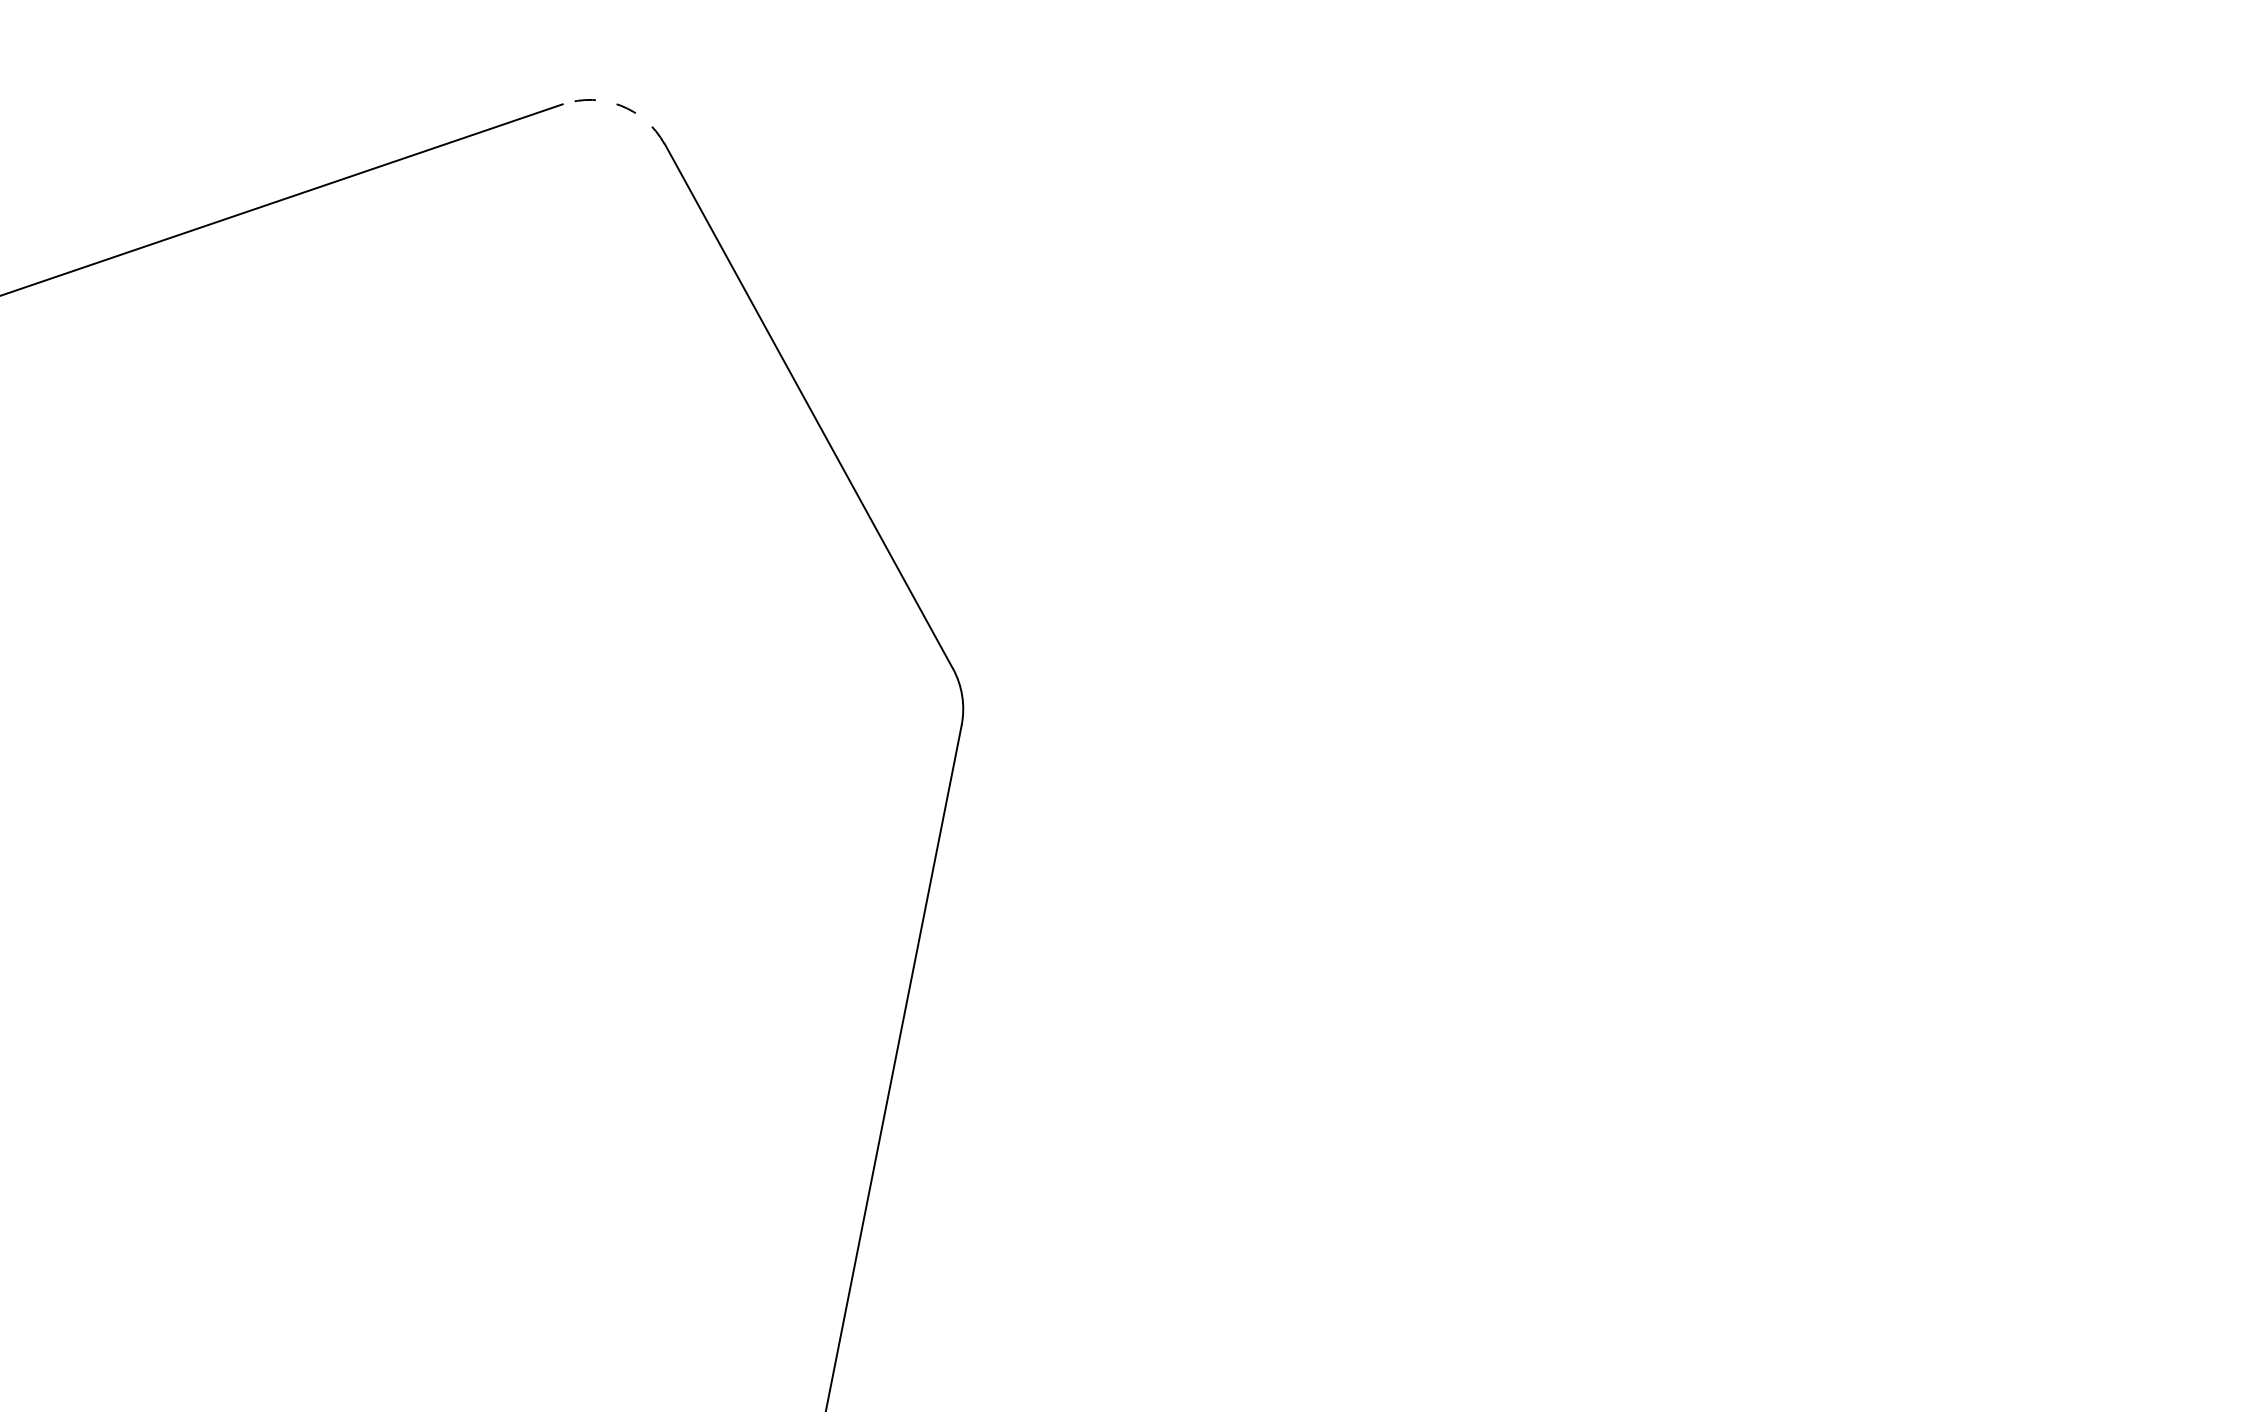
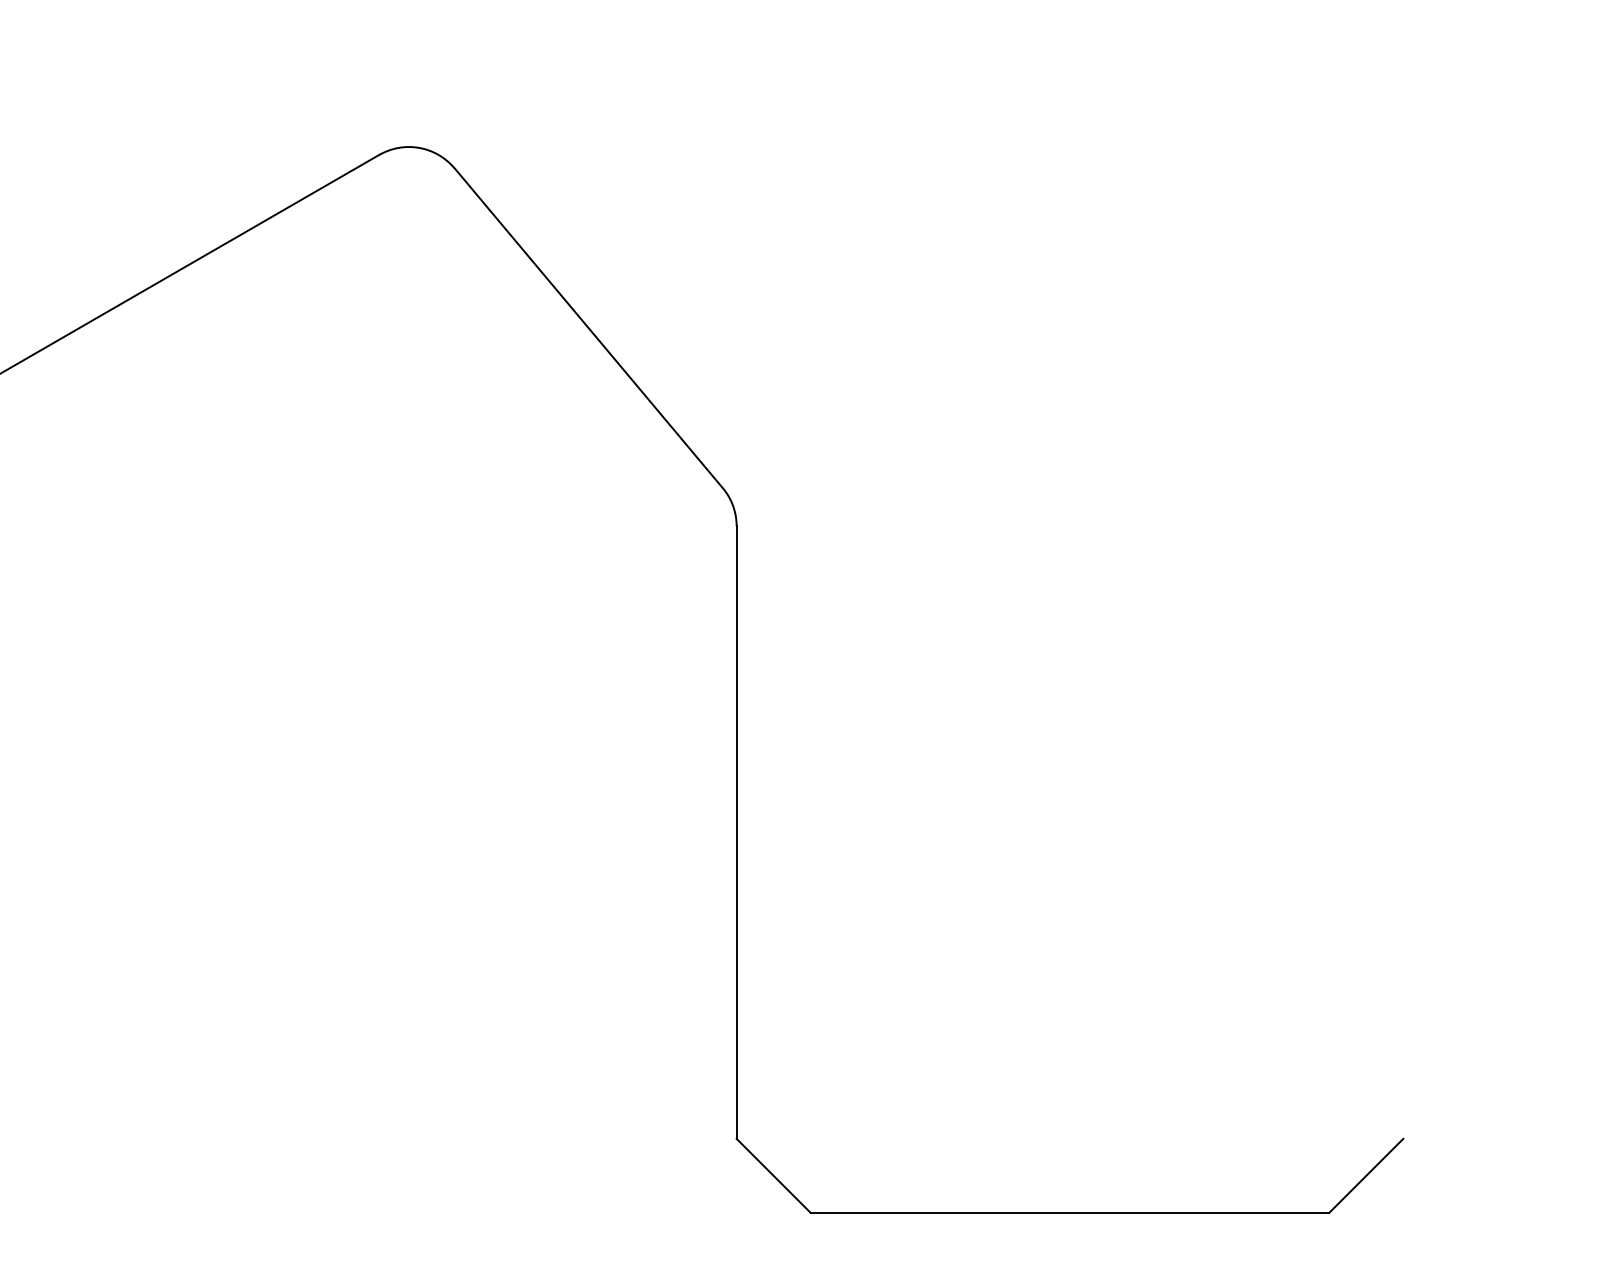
arc: (621, 105) -> (419, 147), dashed -> solid

